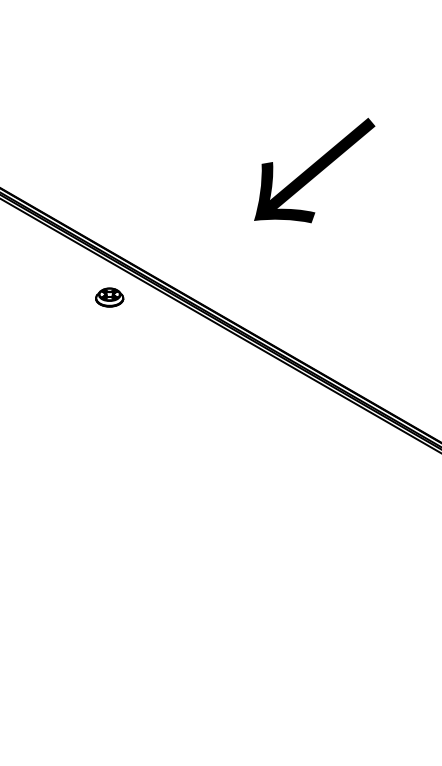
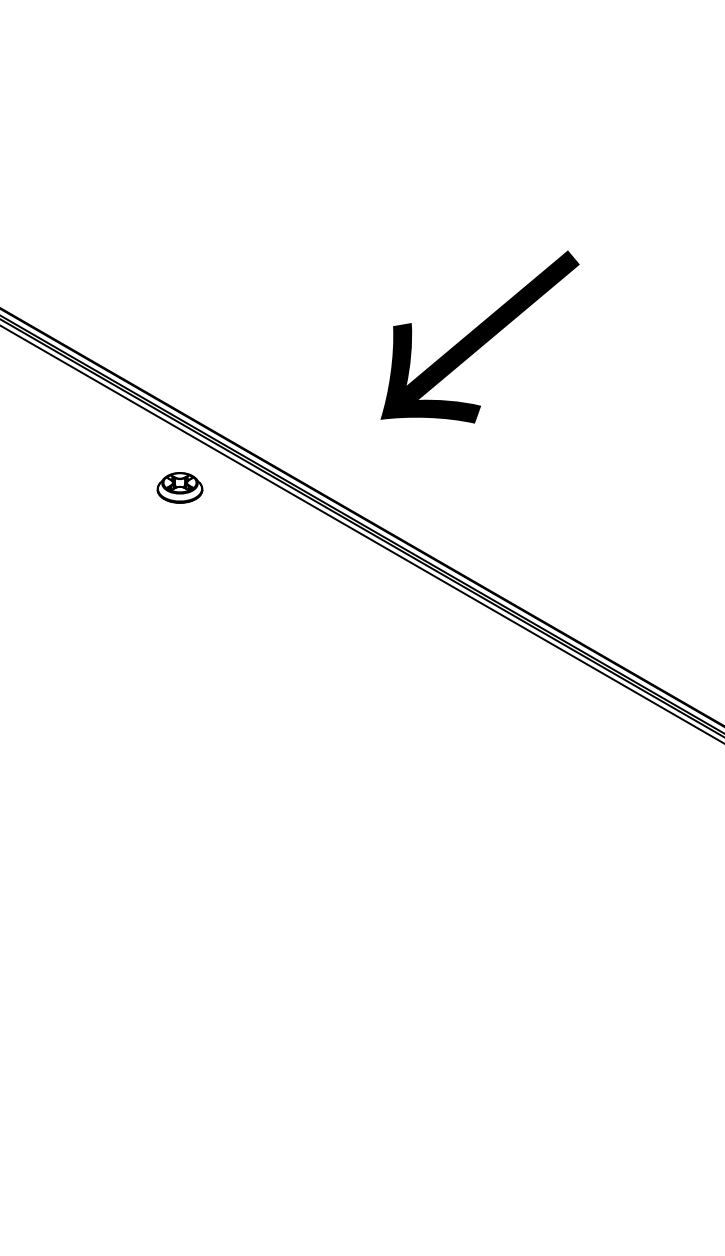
text: (314, 170) -> (479, 337), moved

